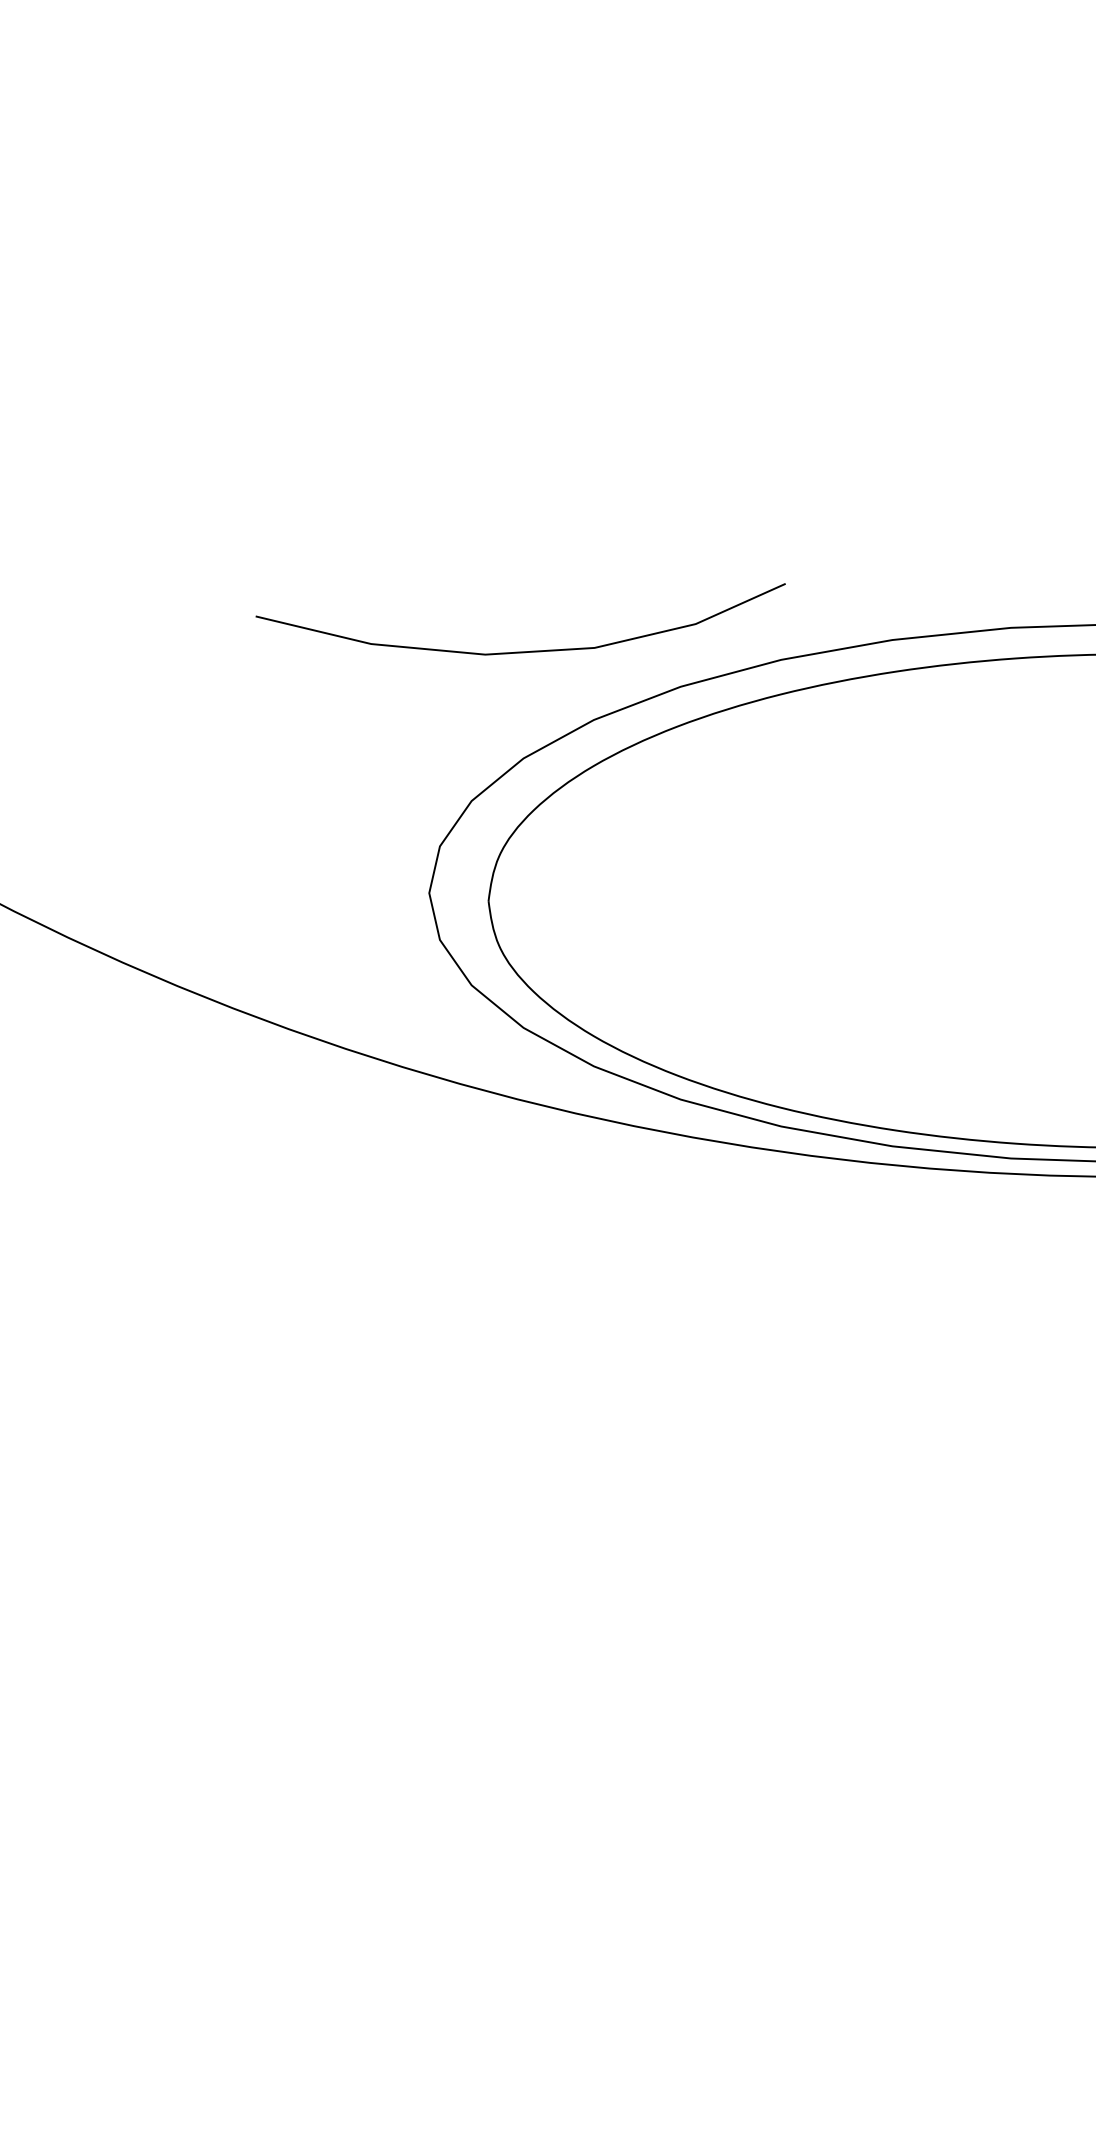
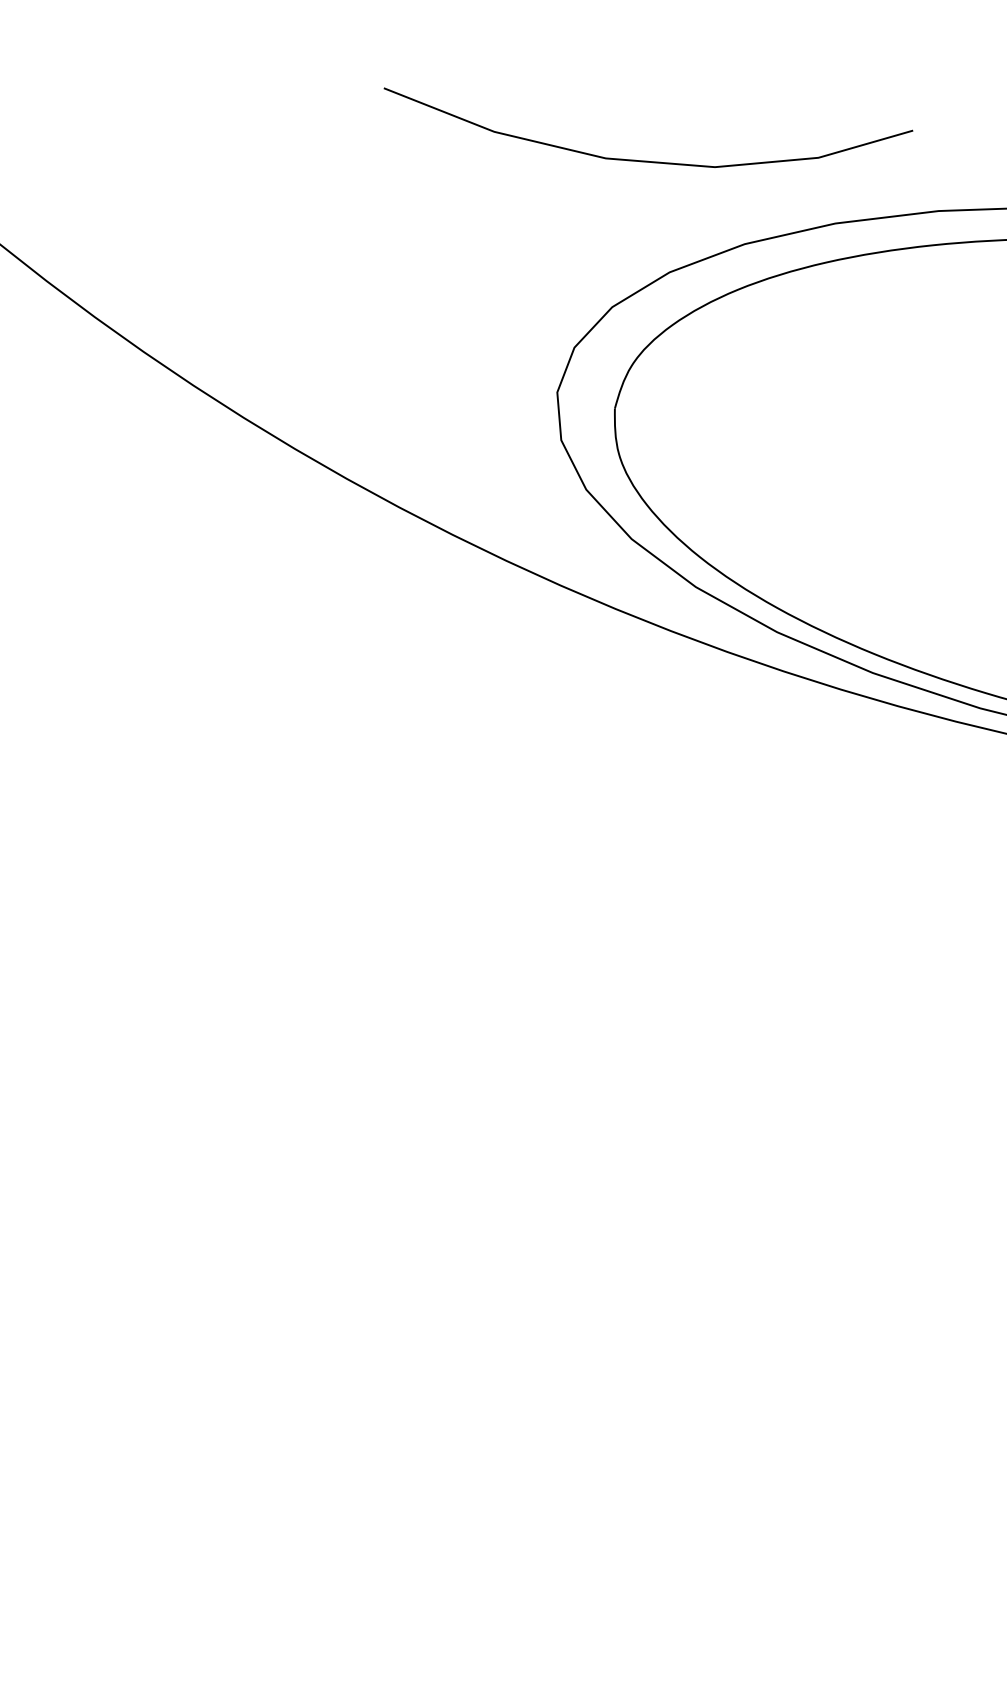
curve: (520, 651) -> (641, 160), moved

